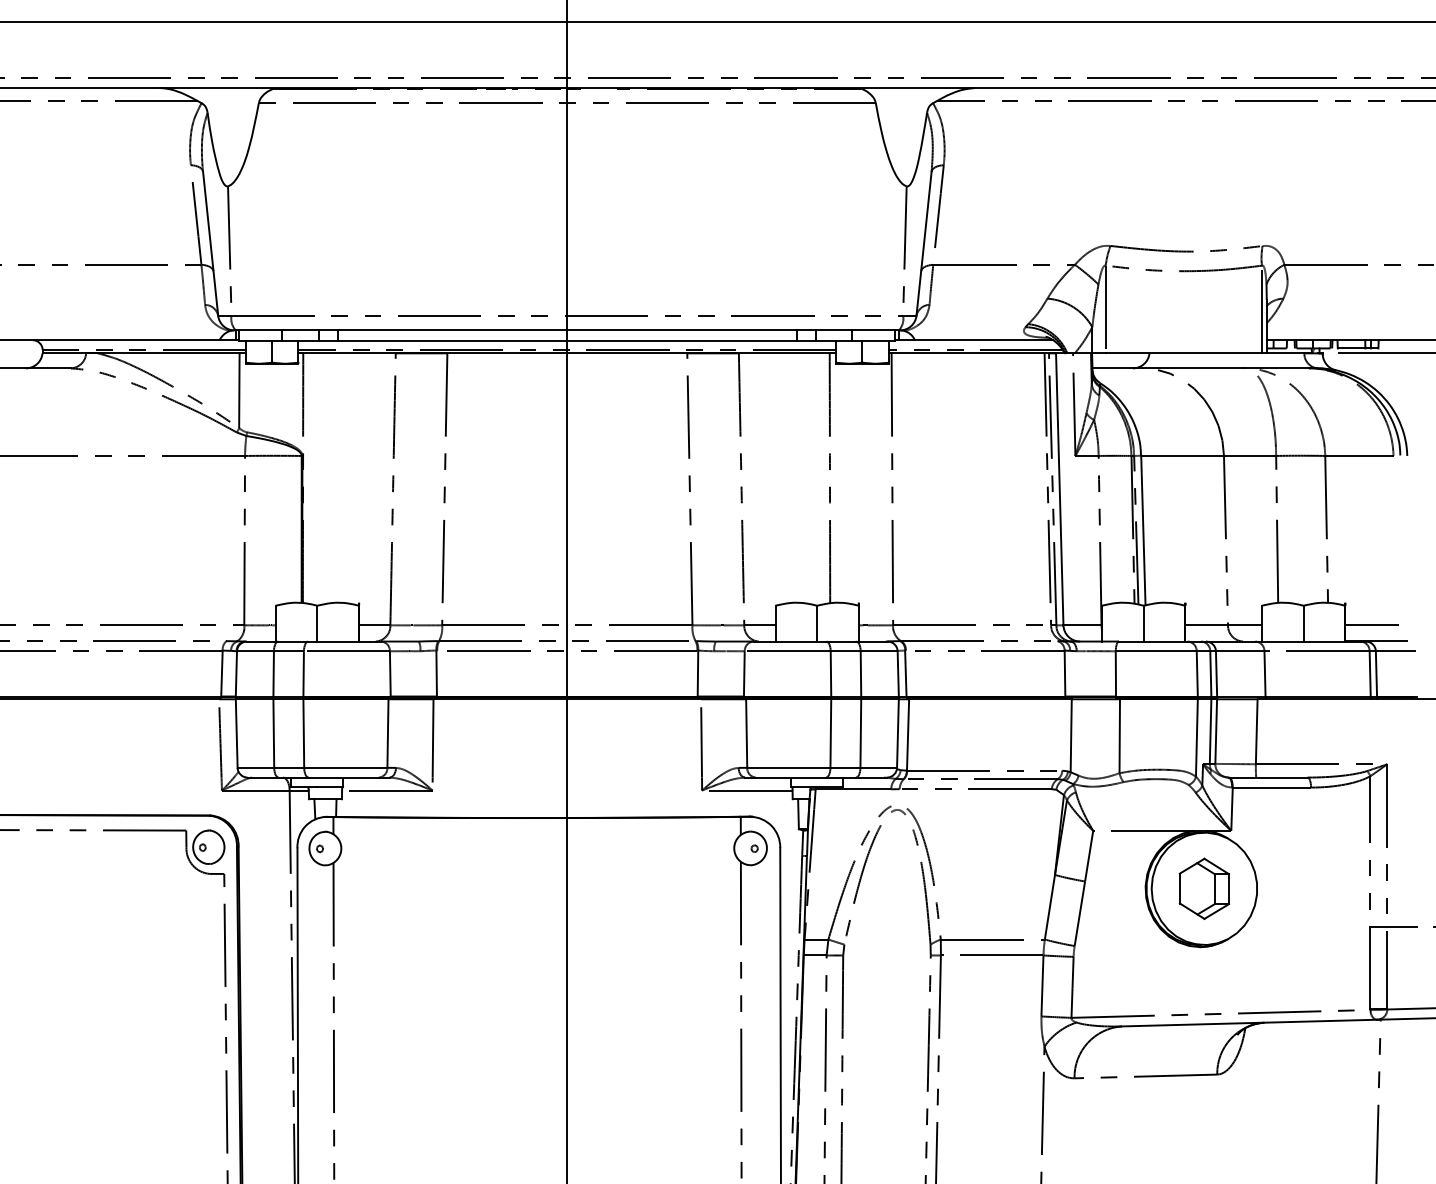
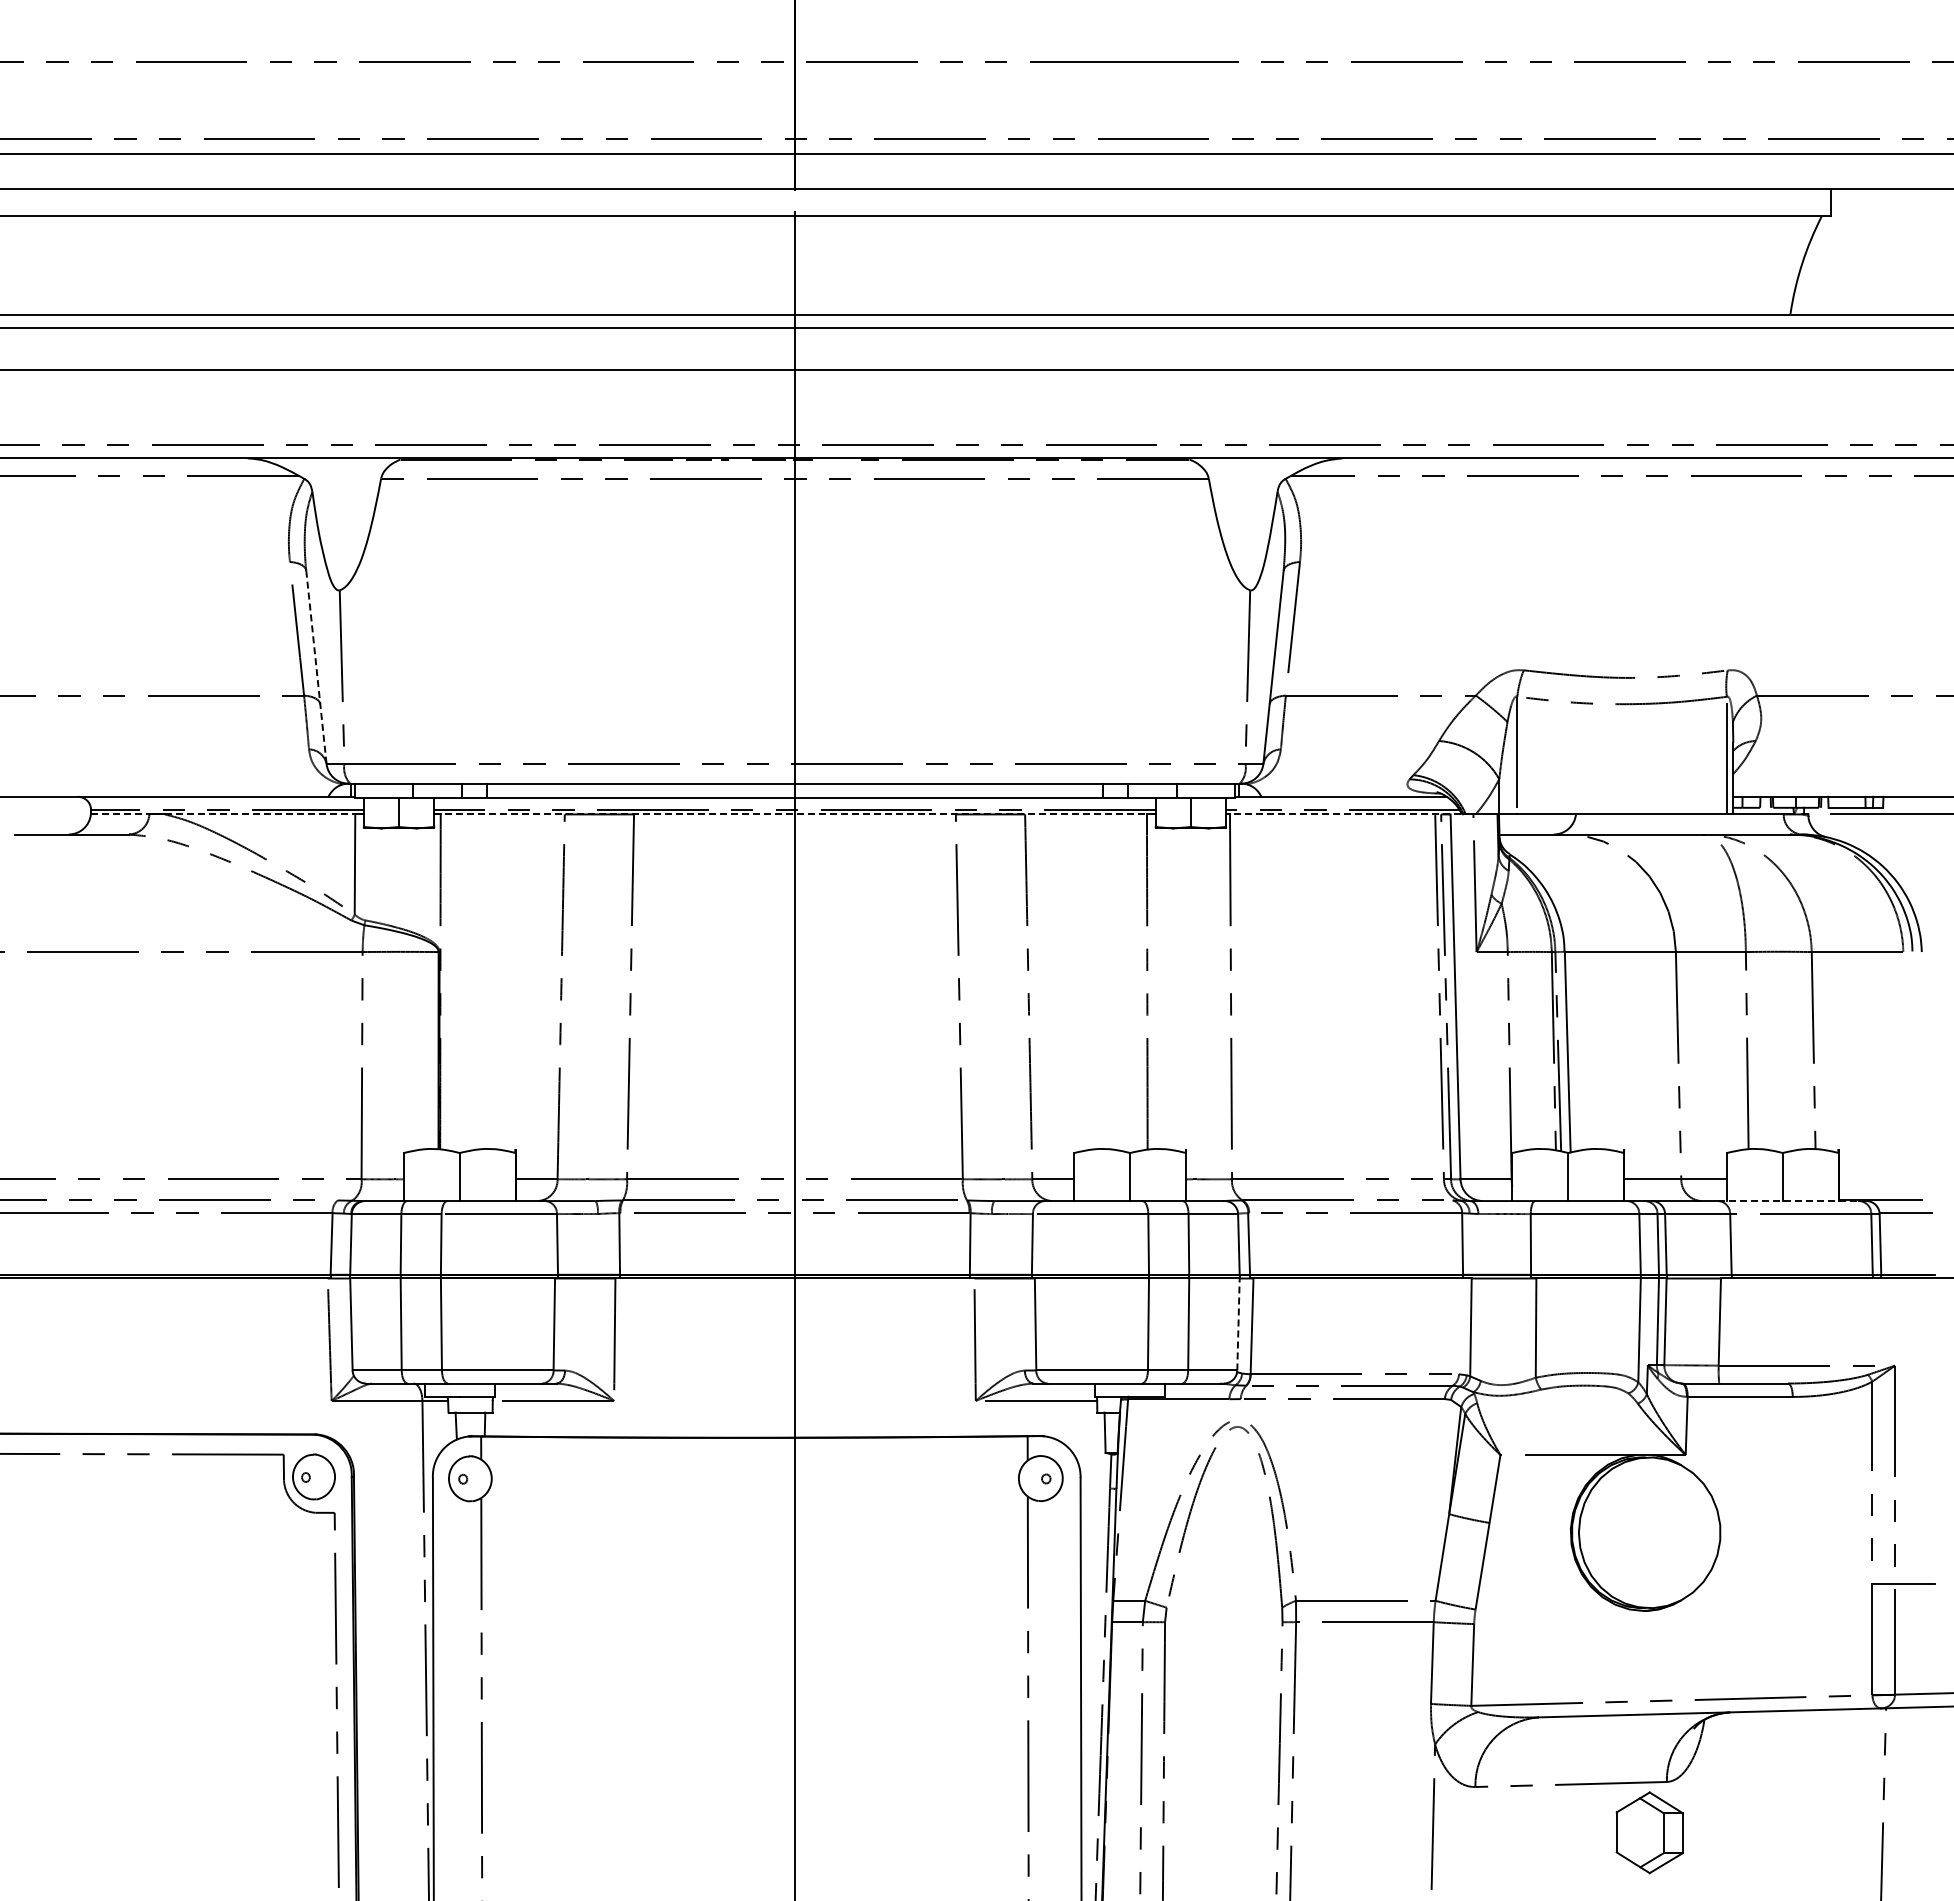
line: (210, 243) -> (316, 667), solid -> dashed
line: (64, 353) -> (120, 814), solid -> dashed
line: (168, 353) -> (260, 814), solid -> dashed
line: (566, 353) -> (794, 814), solid -> dashed
line: (975, 353) -> (1342, 814), solid -> dashed
line: (1372, 625) -> (1874, 1179), removed
line: (1307, 641) -> (1788, 1201), solid -> dashed
line: (897, 732) -> (1238, 1323), solid -> dashed
part: (1204, 888) -> (1649, 1832), moved

